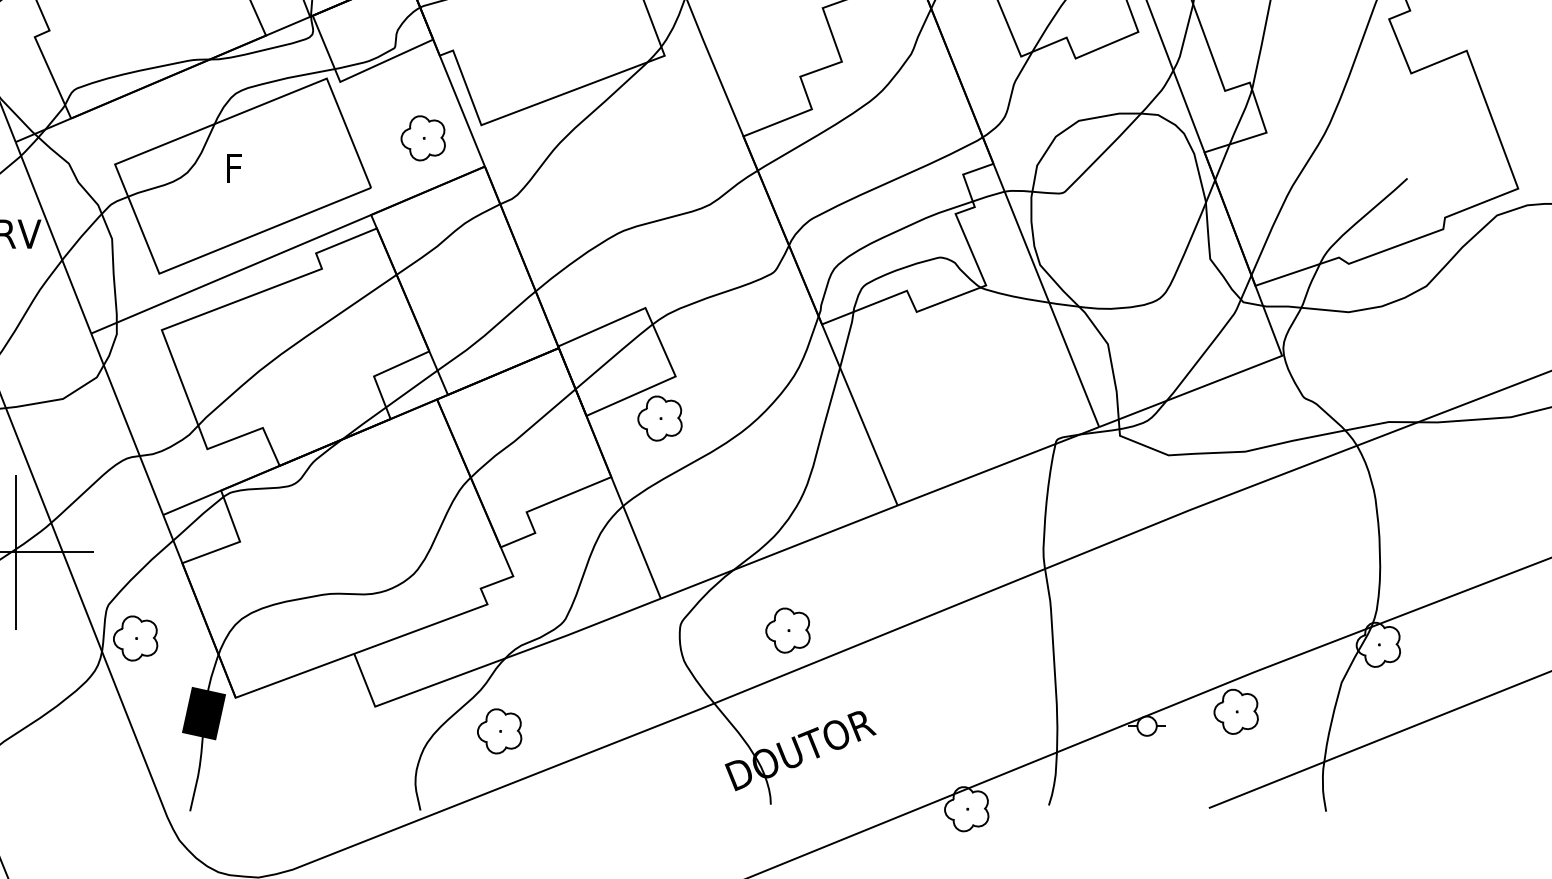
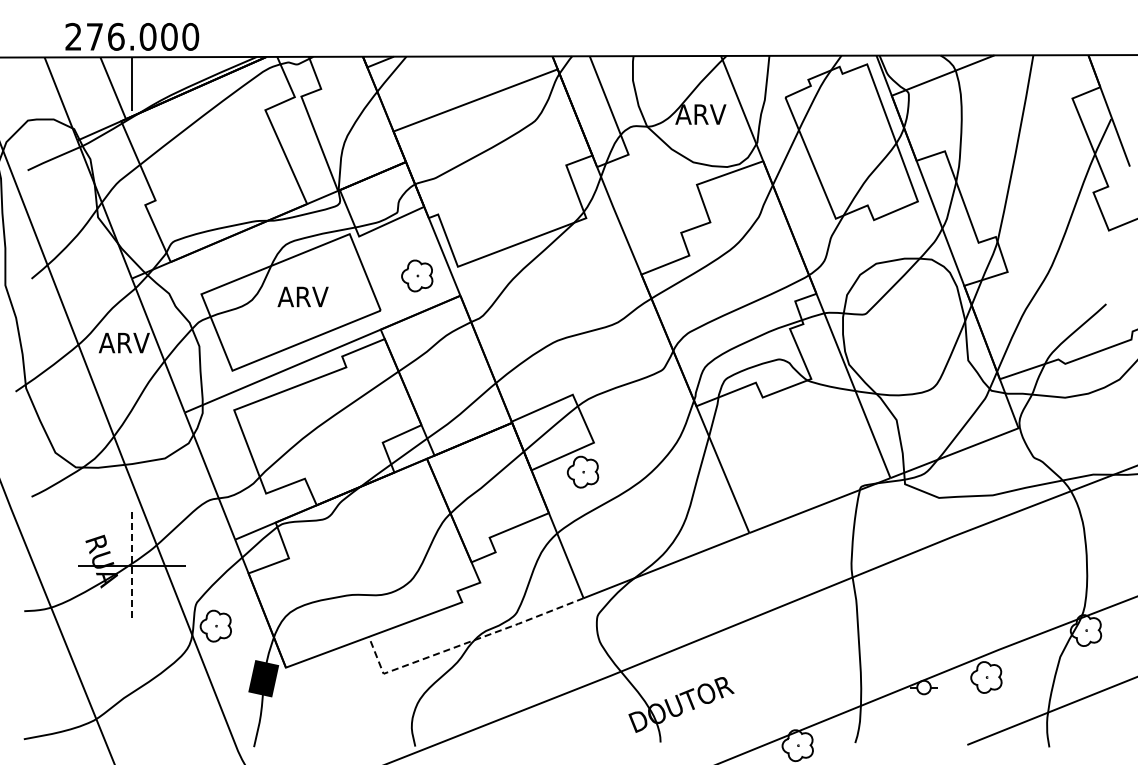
text: (259, 167) -> (302, 296), F -> ARV
line: (16, 553) -> (132, 566), solid -> dashed
part: (787, 630) -> (672, 620), removed
line: (490, 663) -> (464, 643), solid -> dashed
part: (499, 730) -> (470, 690), removed

